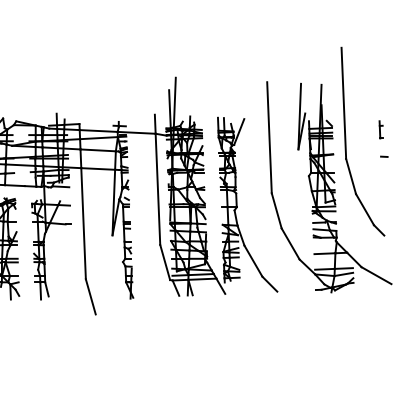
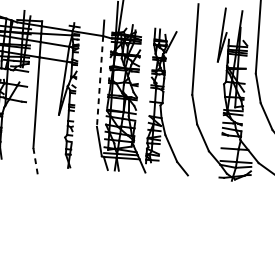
line: (157, 189) -> (99, 81), solid -> dashed
line: (90, 297) -> (35, 163), solid -> dashed

